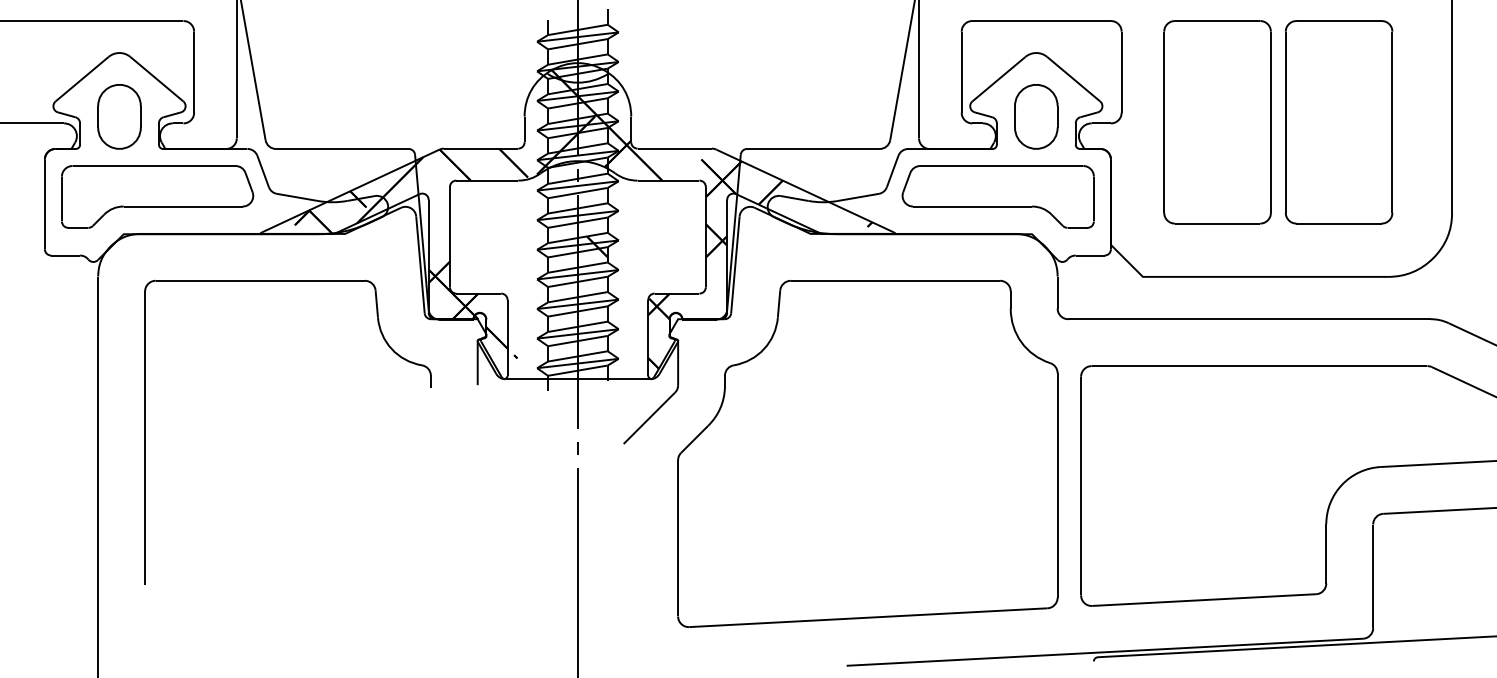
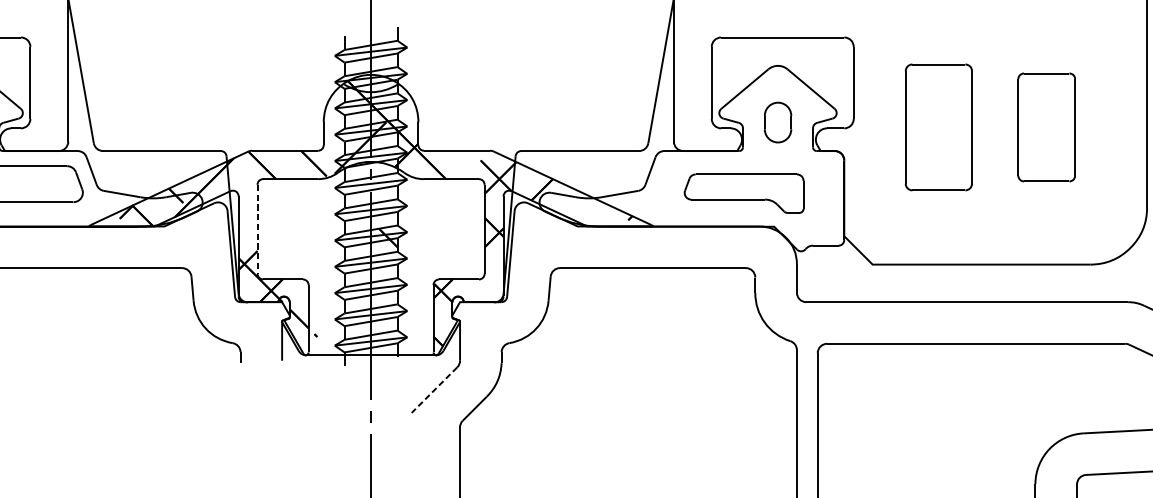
part: (1036, 116) -> (778, 122), size x0.7
part: (1217, 122) -> (938, 127), size x0.7
part: (1338, 122) -> (1046, 127), size x0.6
part: (997, 196) -> (743, 193), size x0.7
line: (449, 237) -> (257, 229), solid -> dashed
line: (649, 418) -> (434, 390), solid -> dashed

